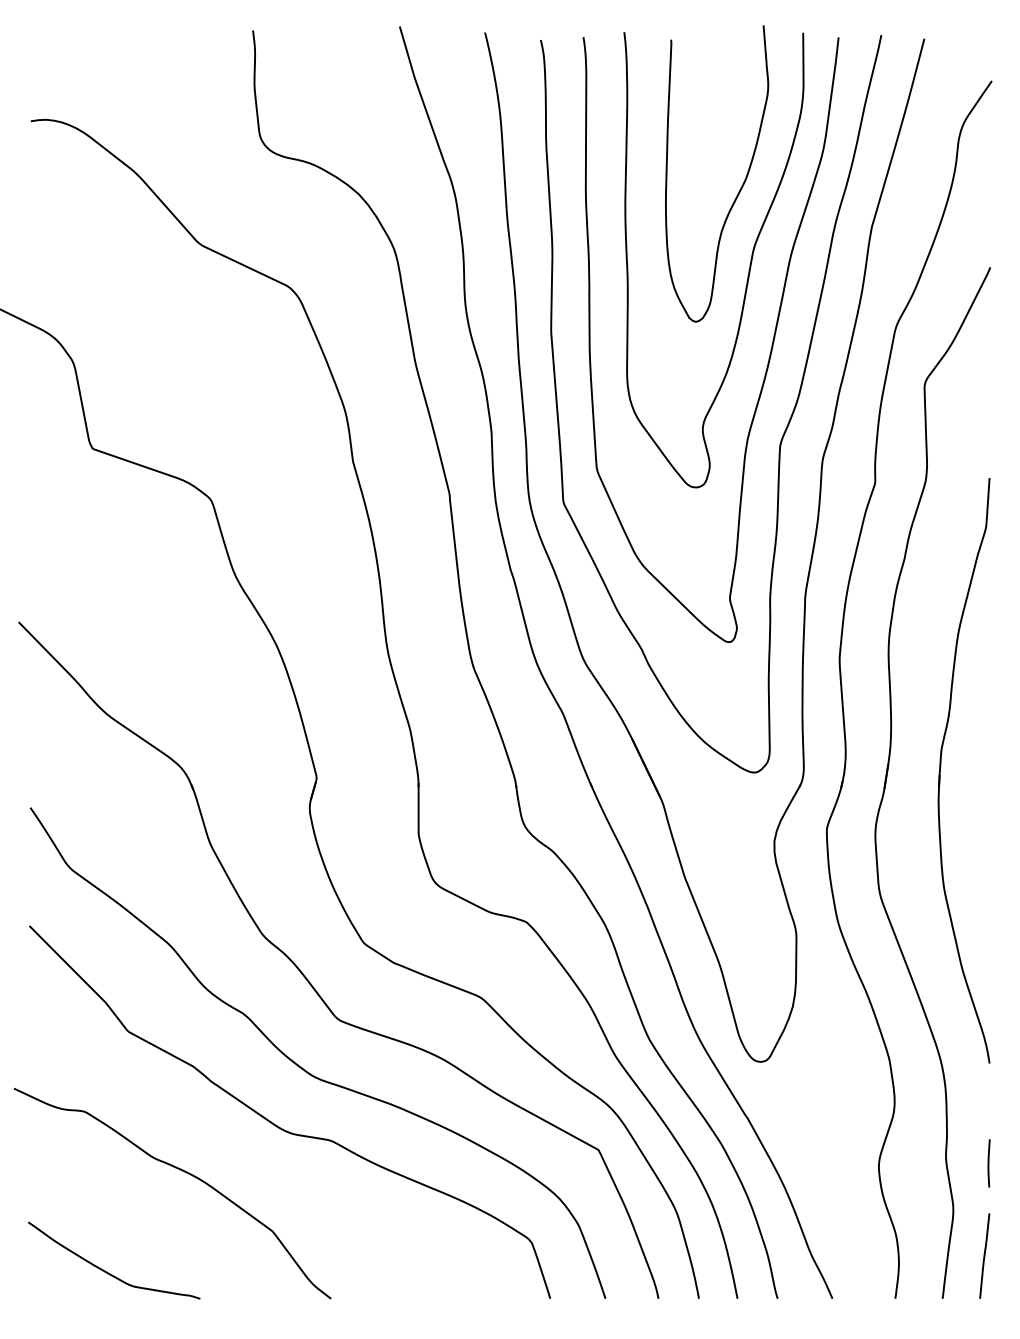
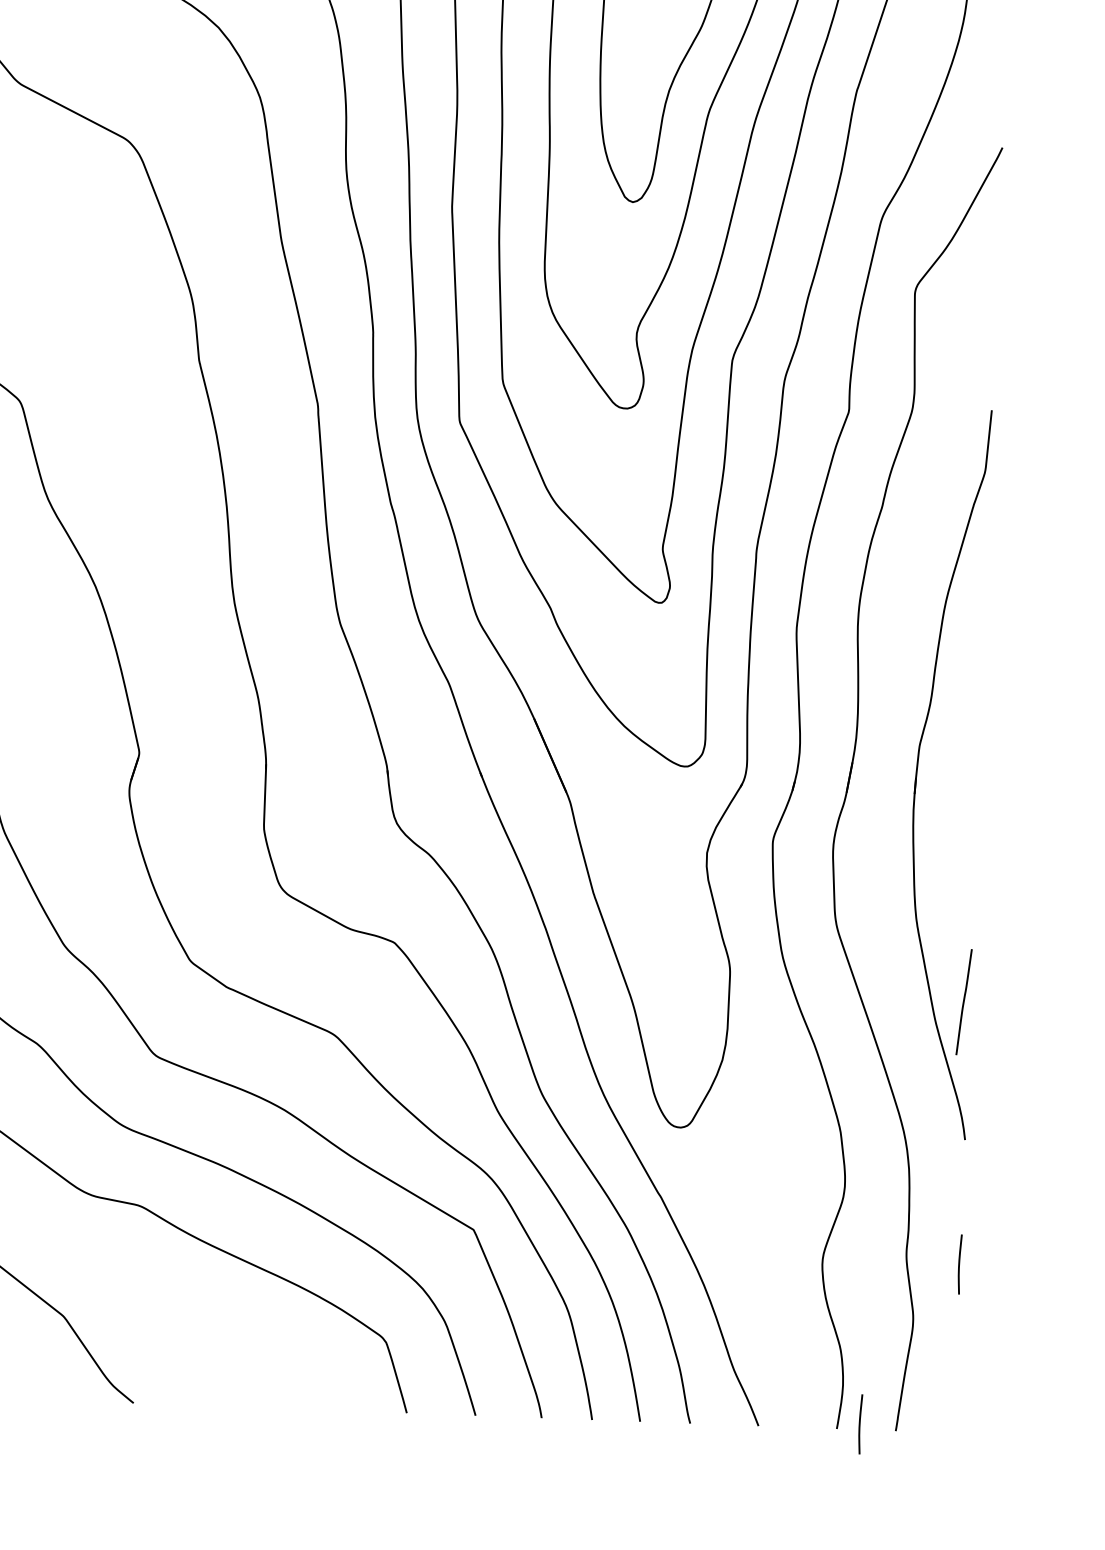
line: (984, 1255) -> (963, 1001), moved
line: (913, 1294) -> (859, 1424), added

